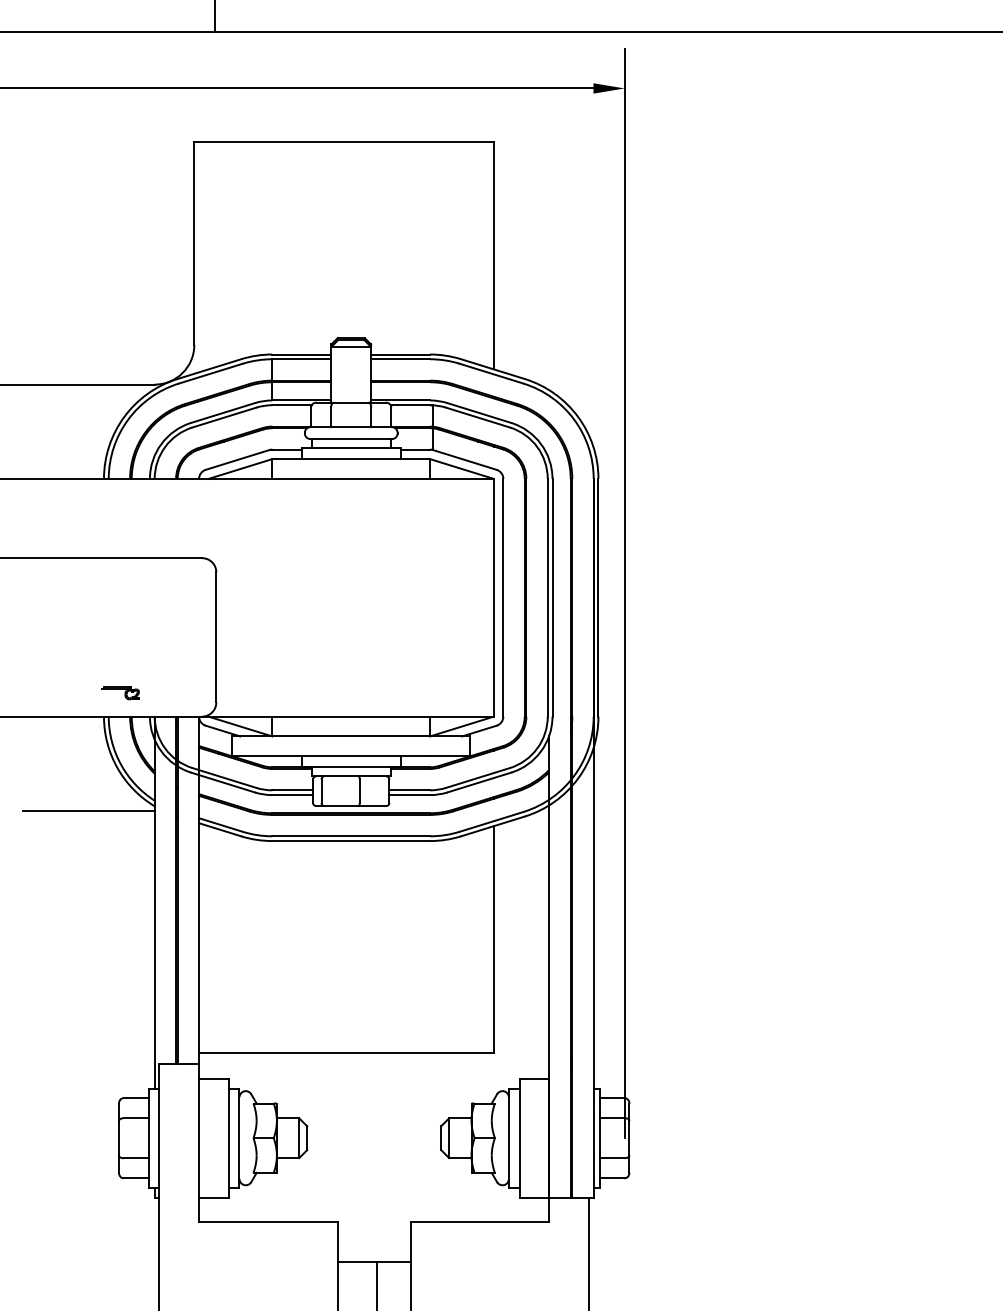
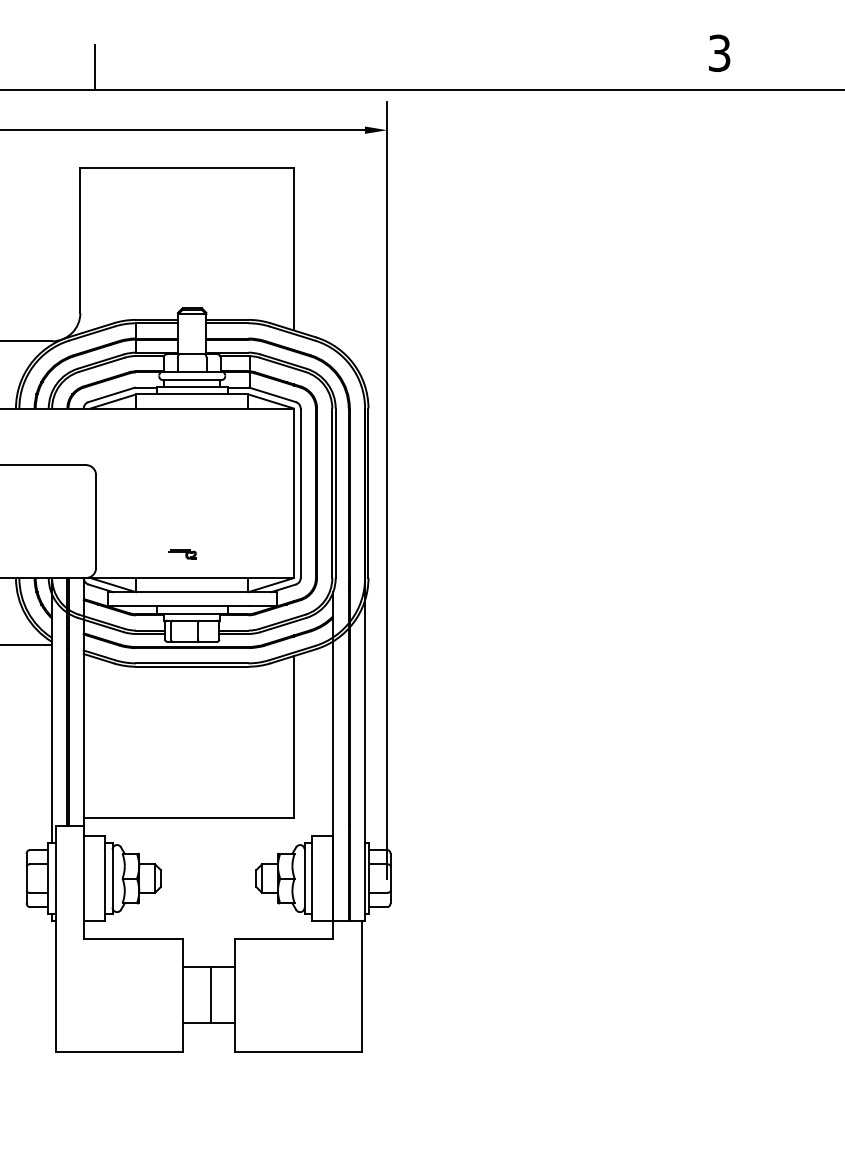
part: (120, 693) -> (182, 554), moved

